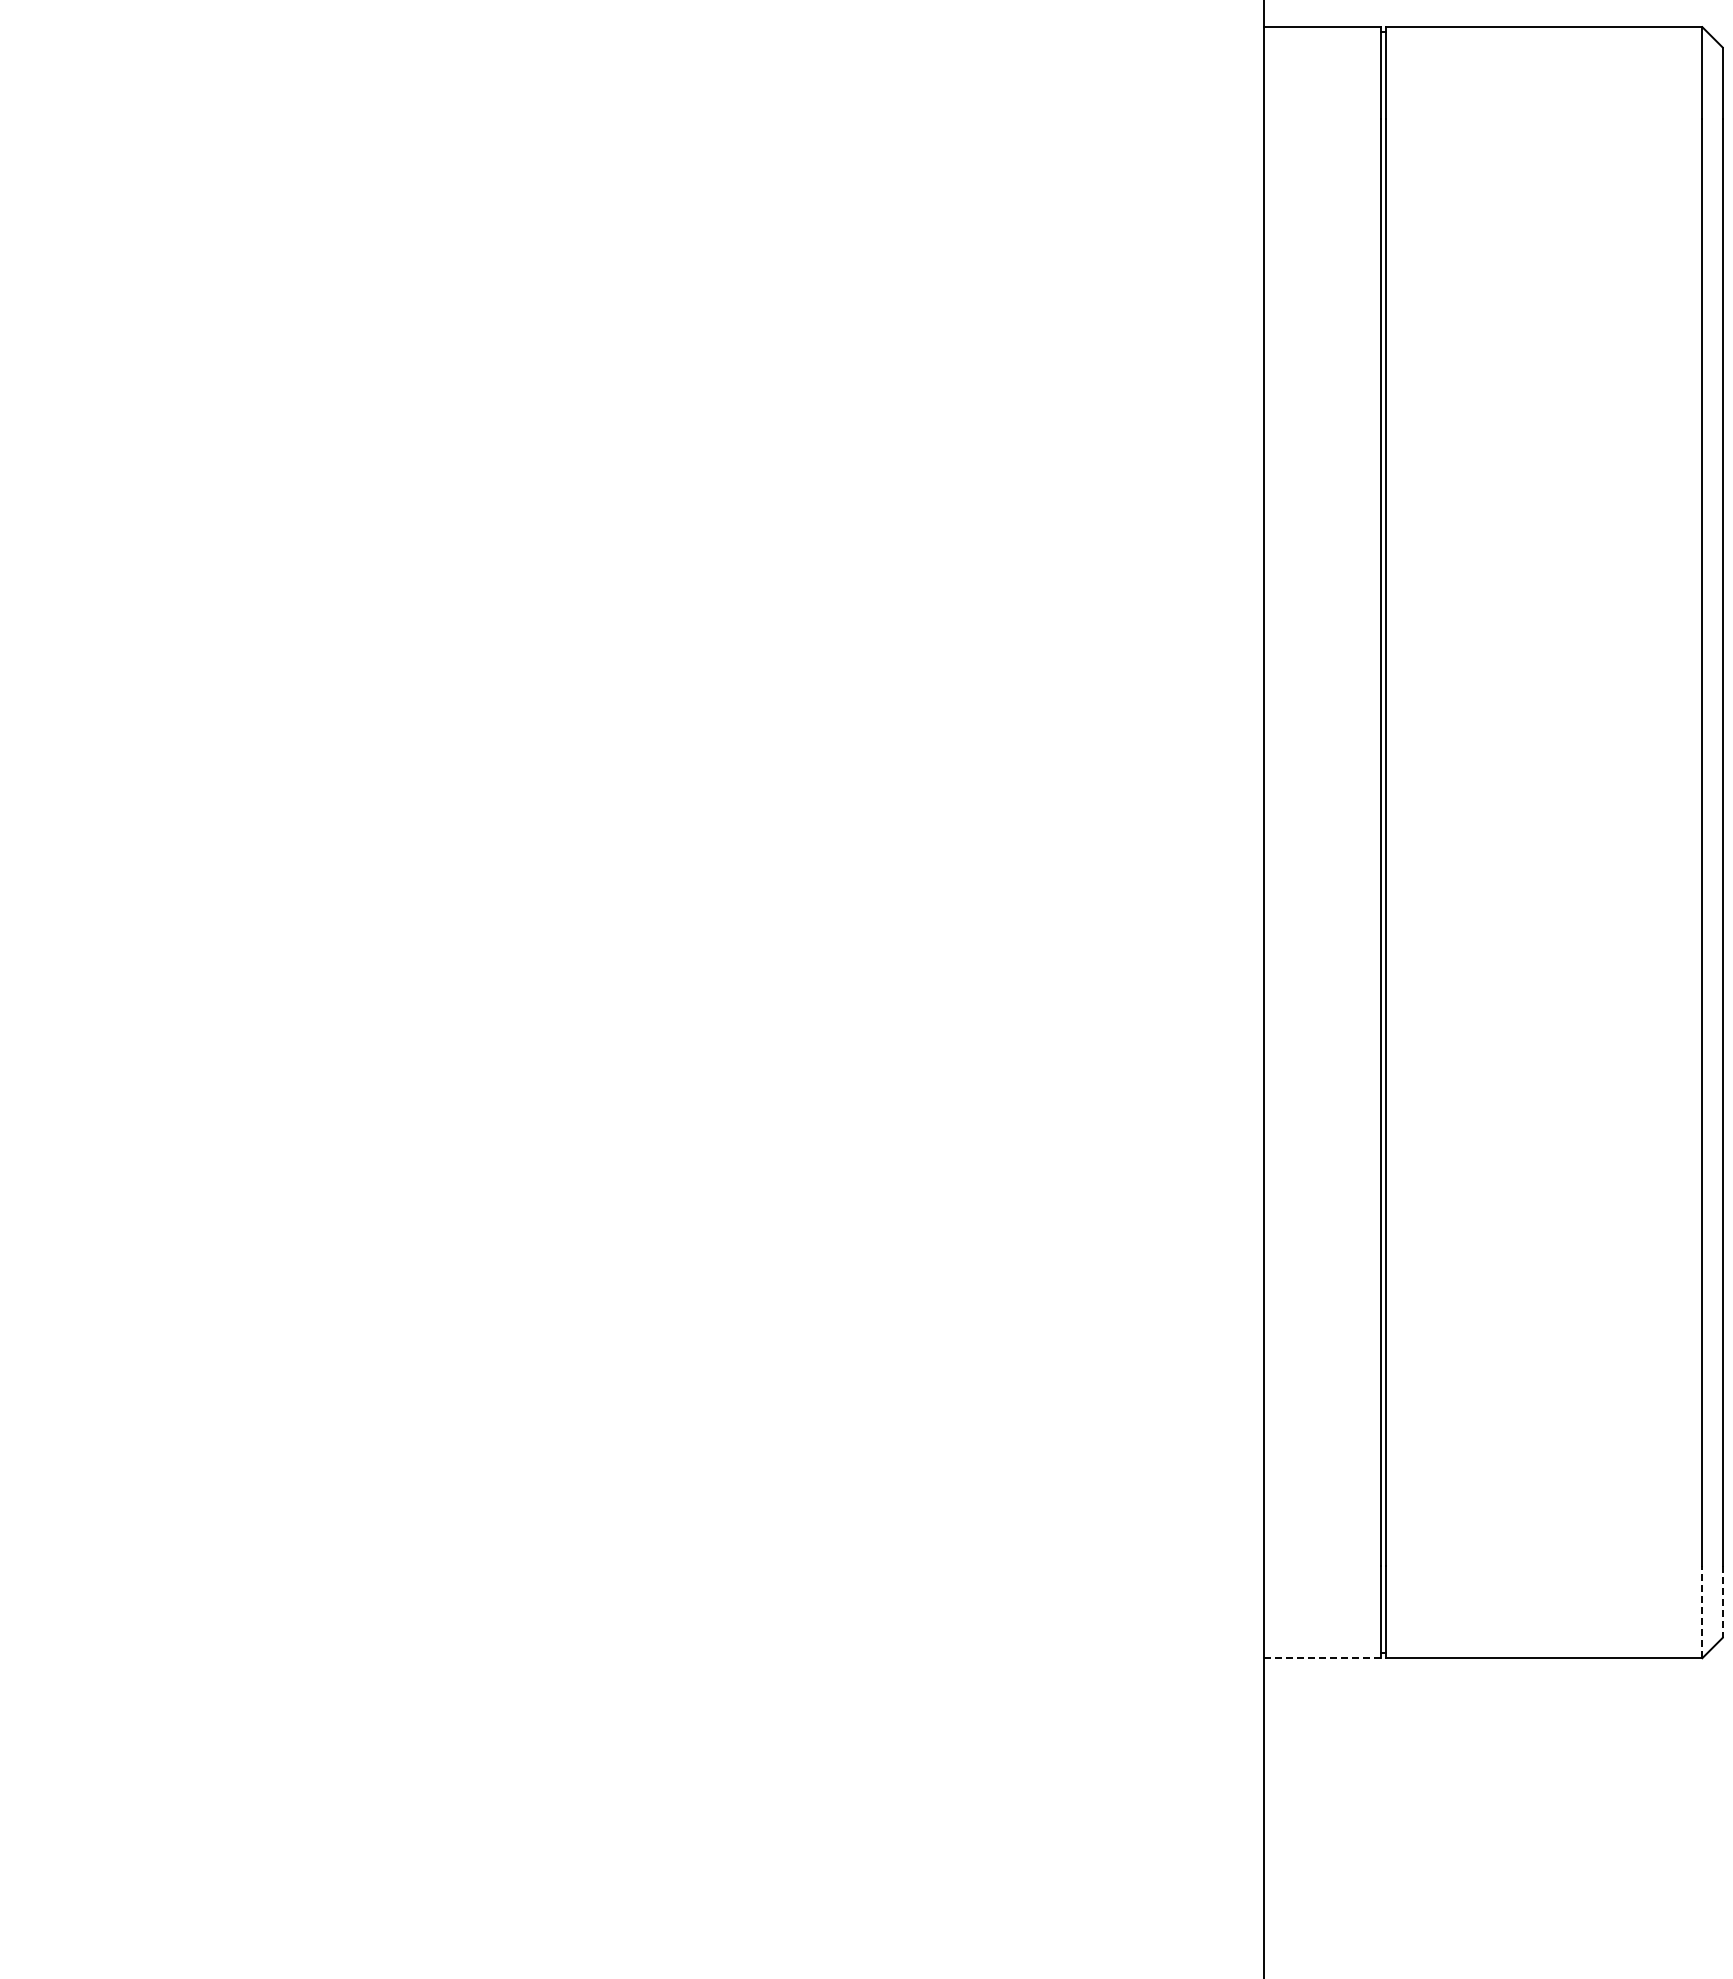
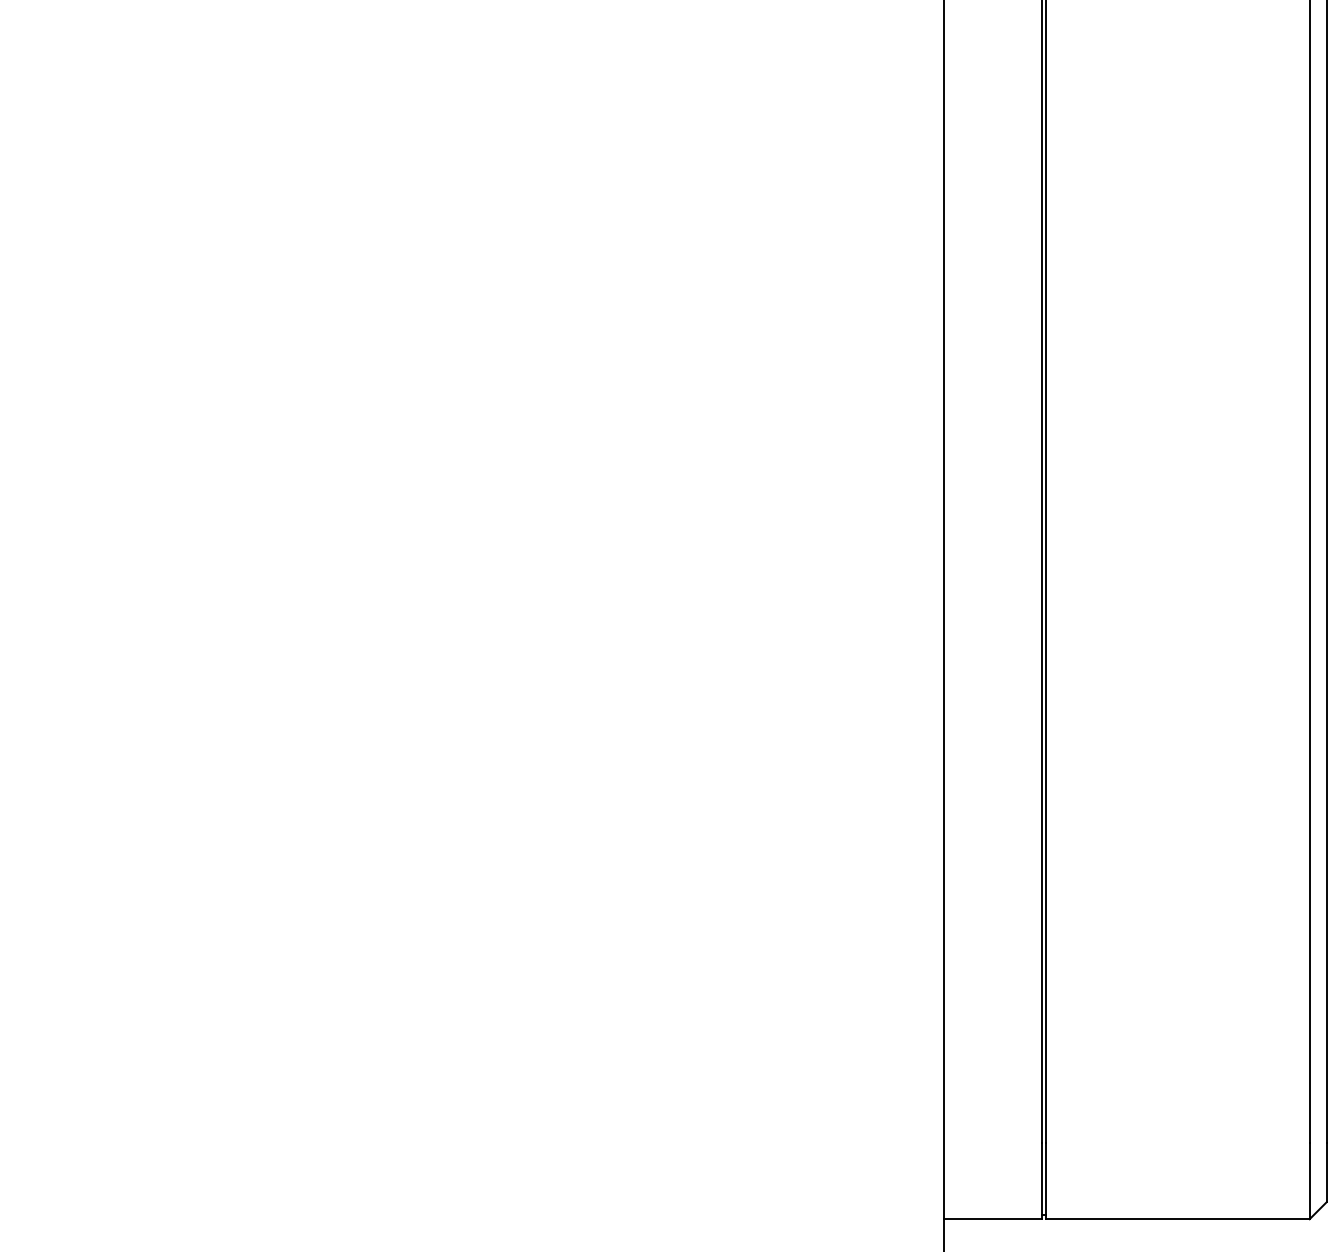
line: (1722, 1602) -> (1326, 1172), dashed -> solid
line: (1702, 1612) -> (1309, 1181), dashed -> solid
line: (1322, 1658) -> (992, 1219), dashed -> solid

